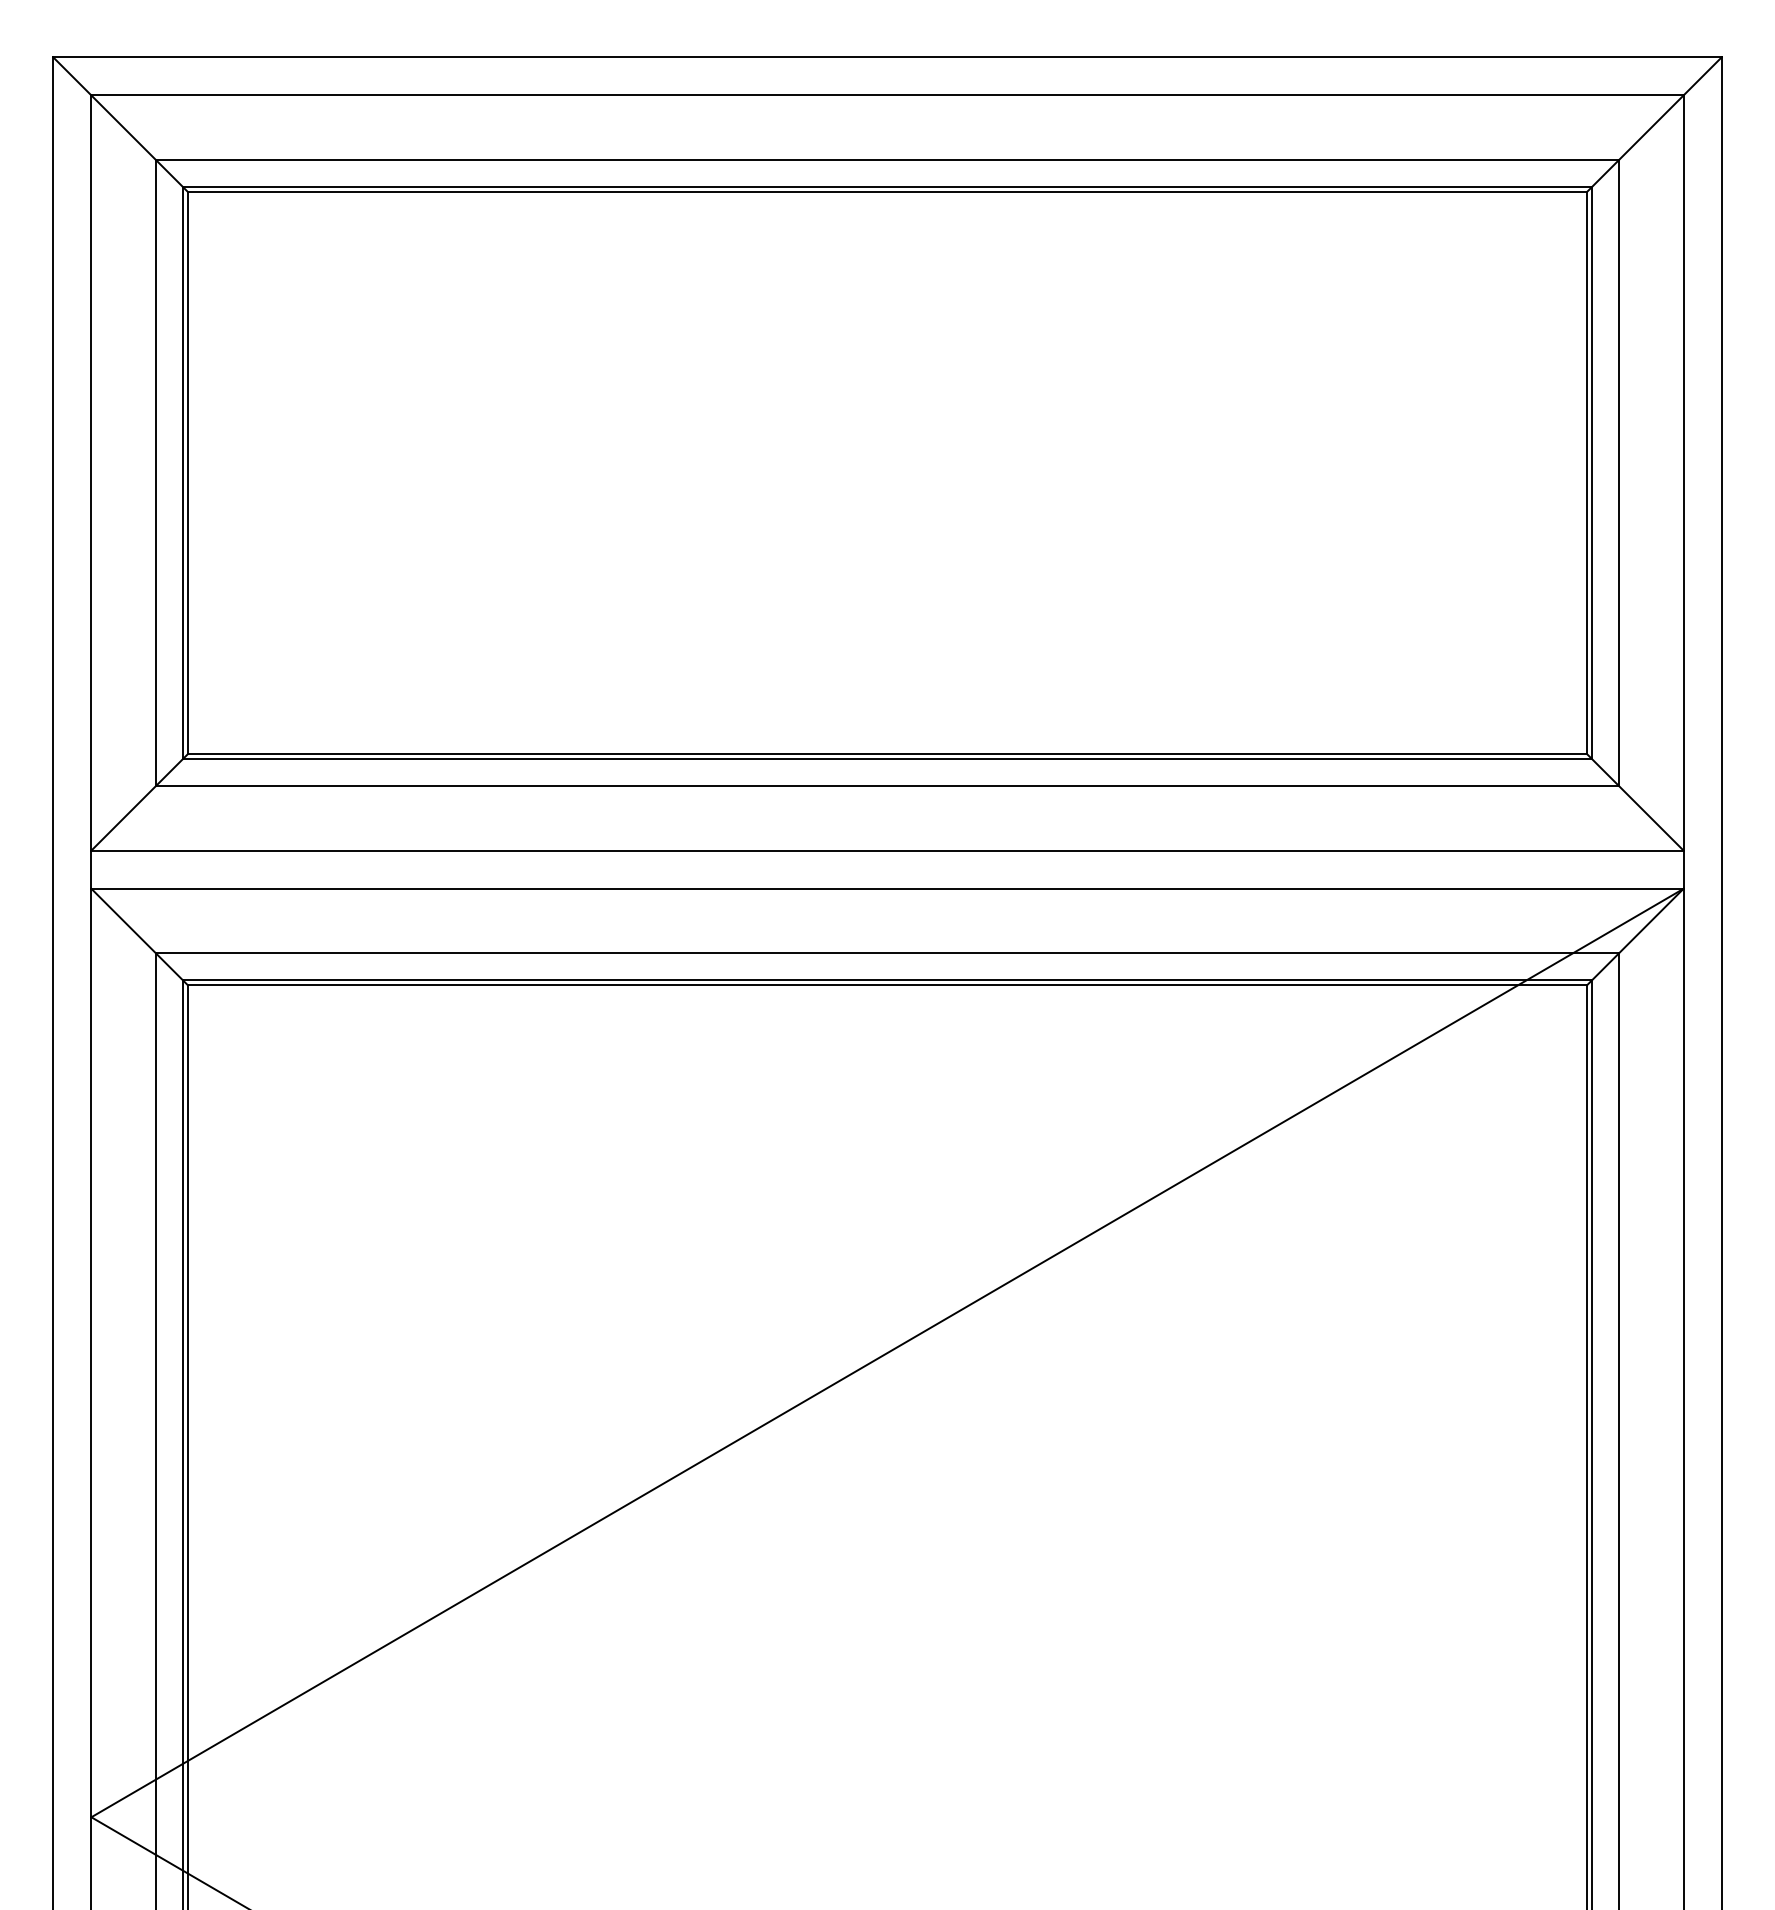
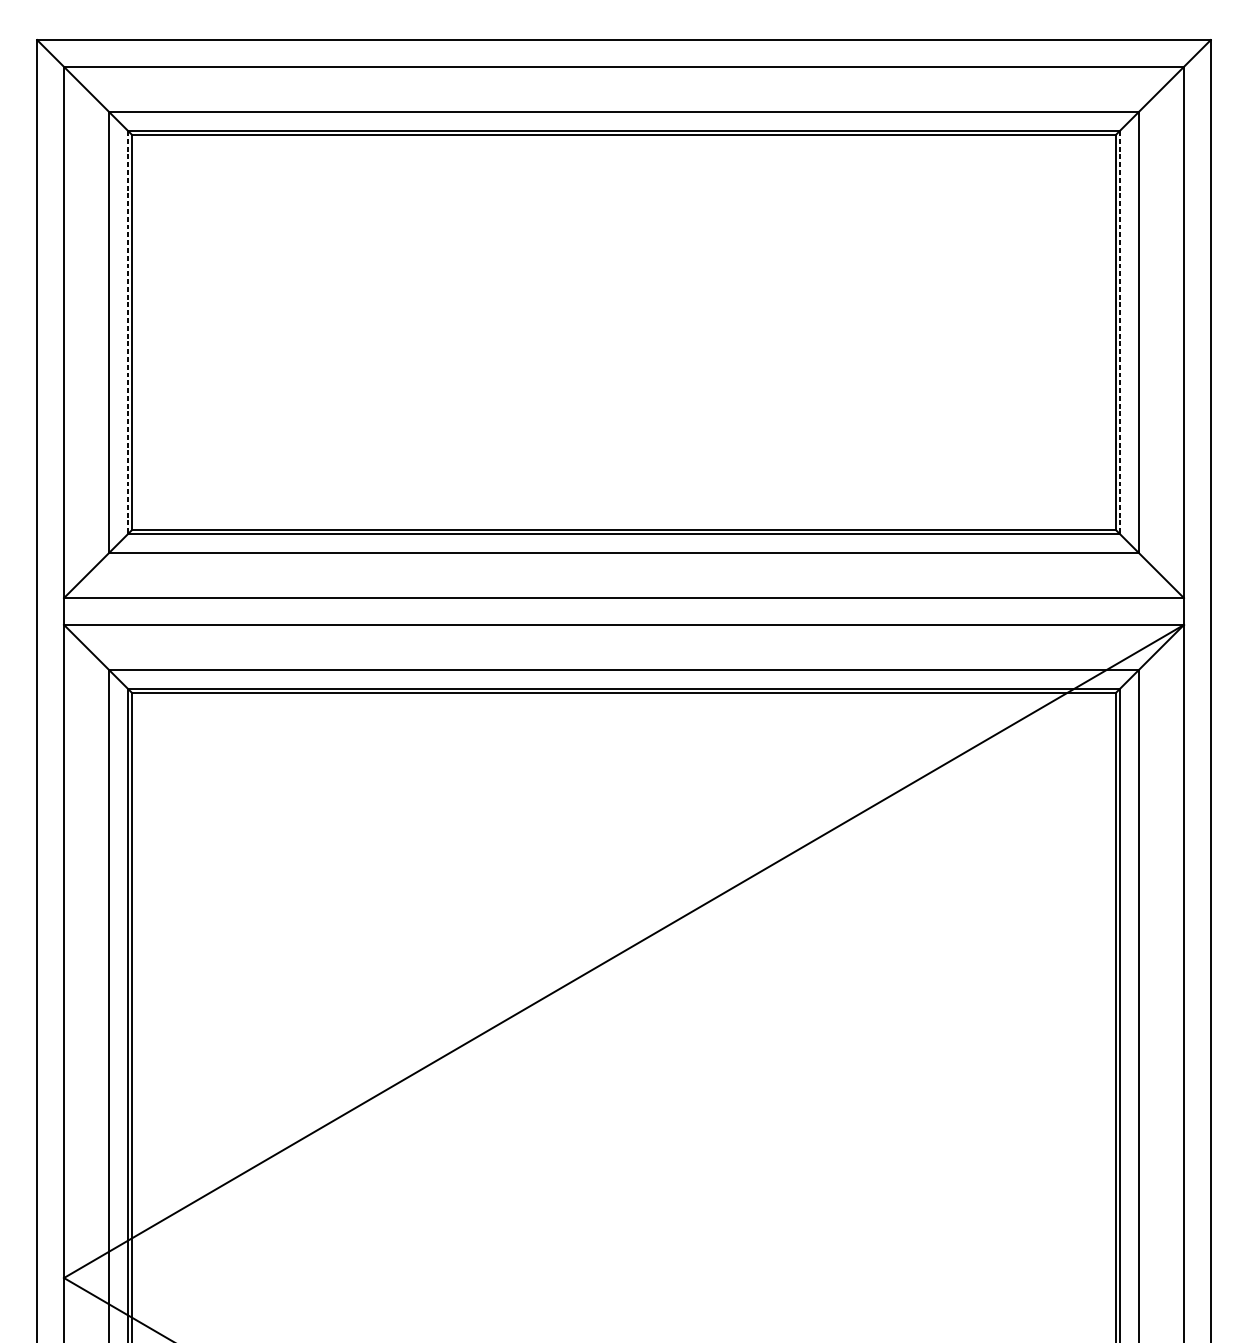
line: (182, 473) -> (128, 332), solid -> dashed
line: (1592, 473) -> (1119, 332), solid -> dashed

